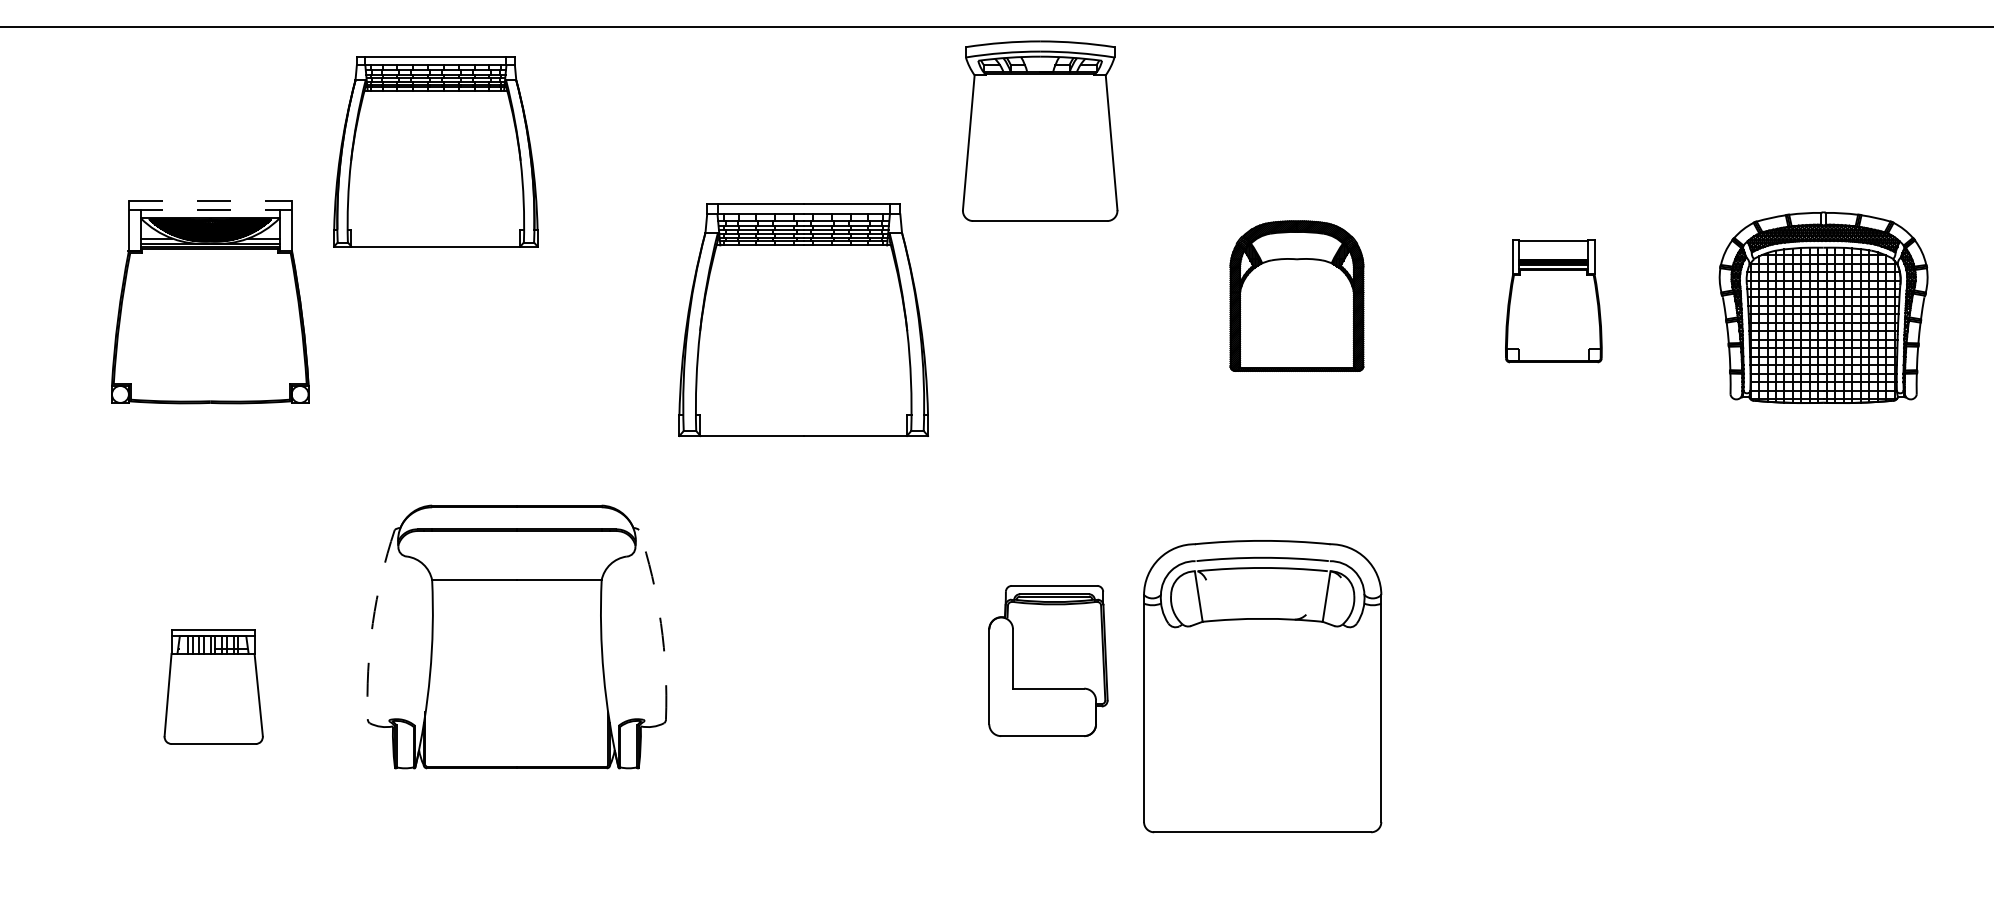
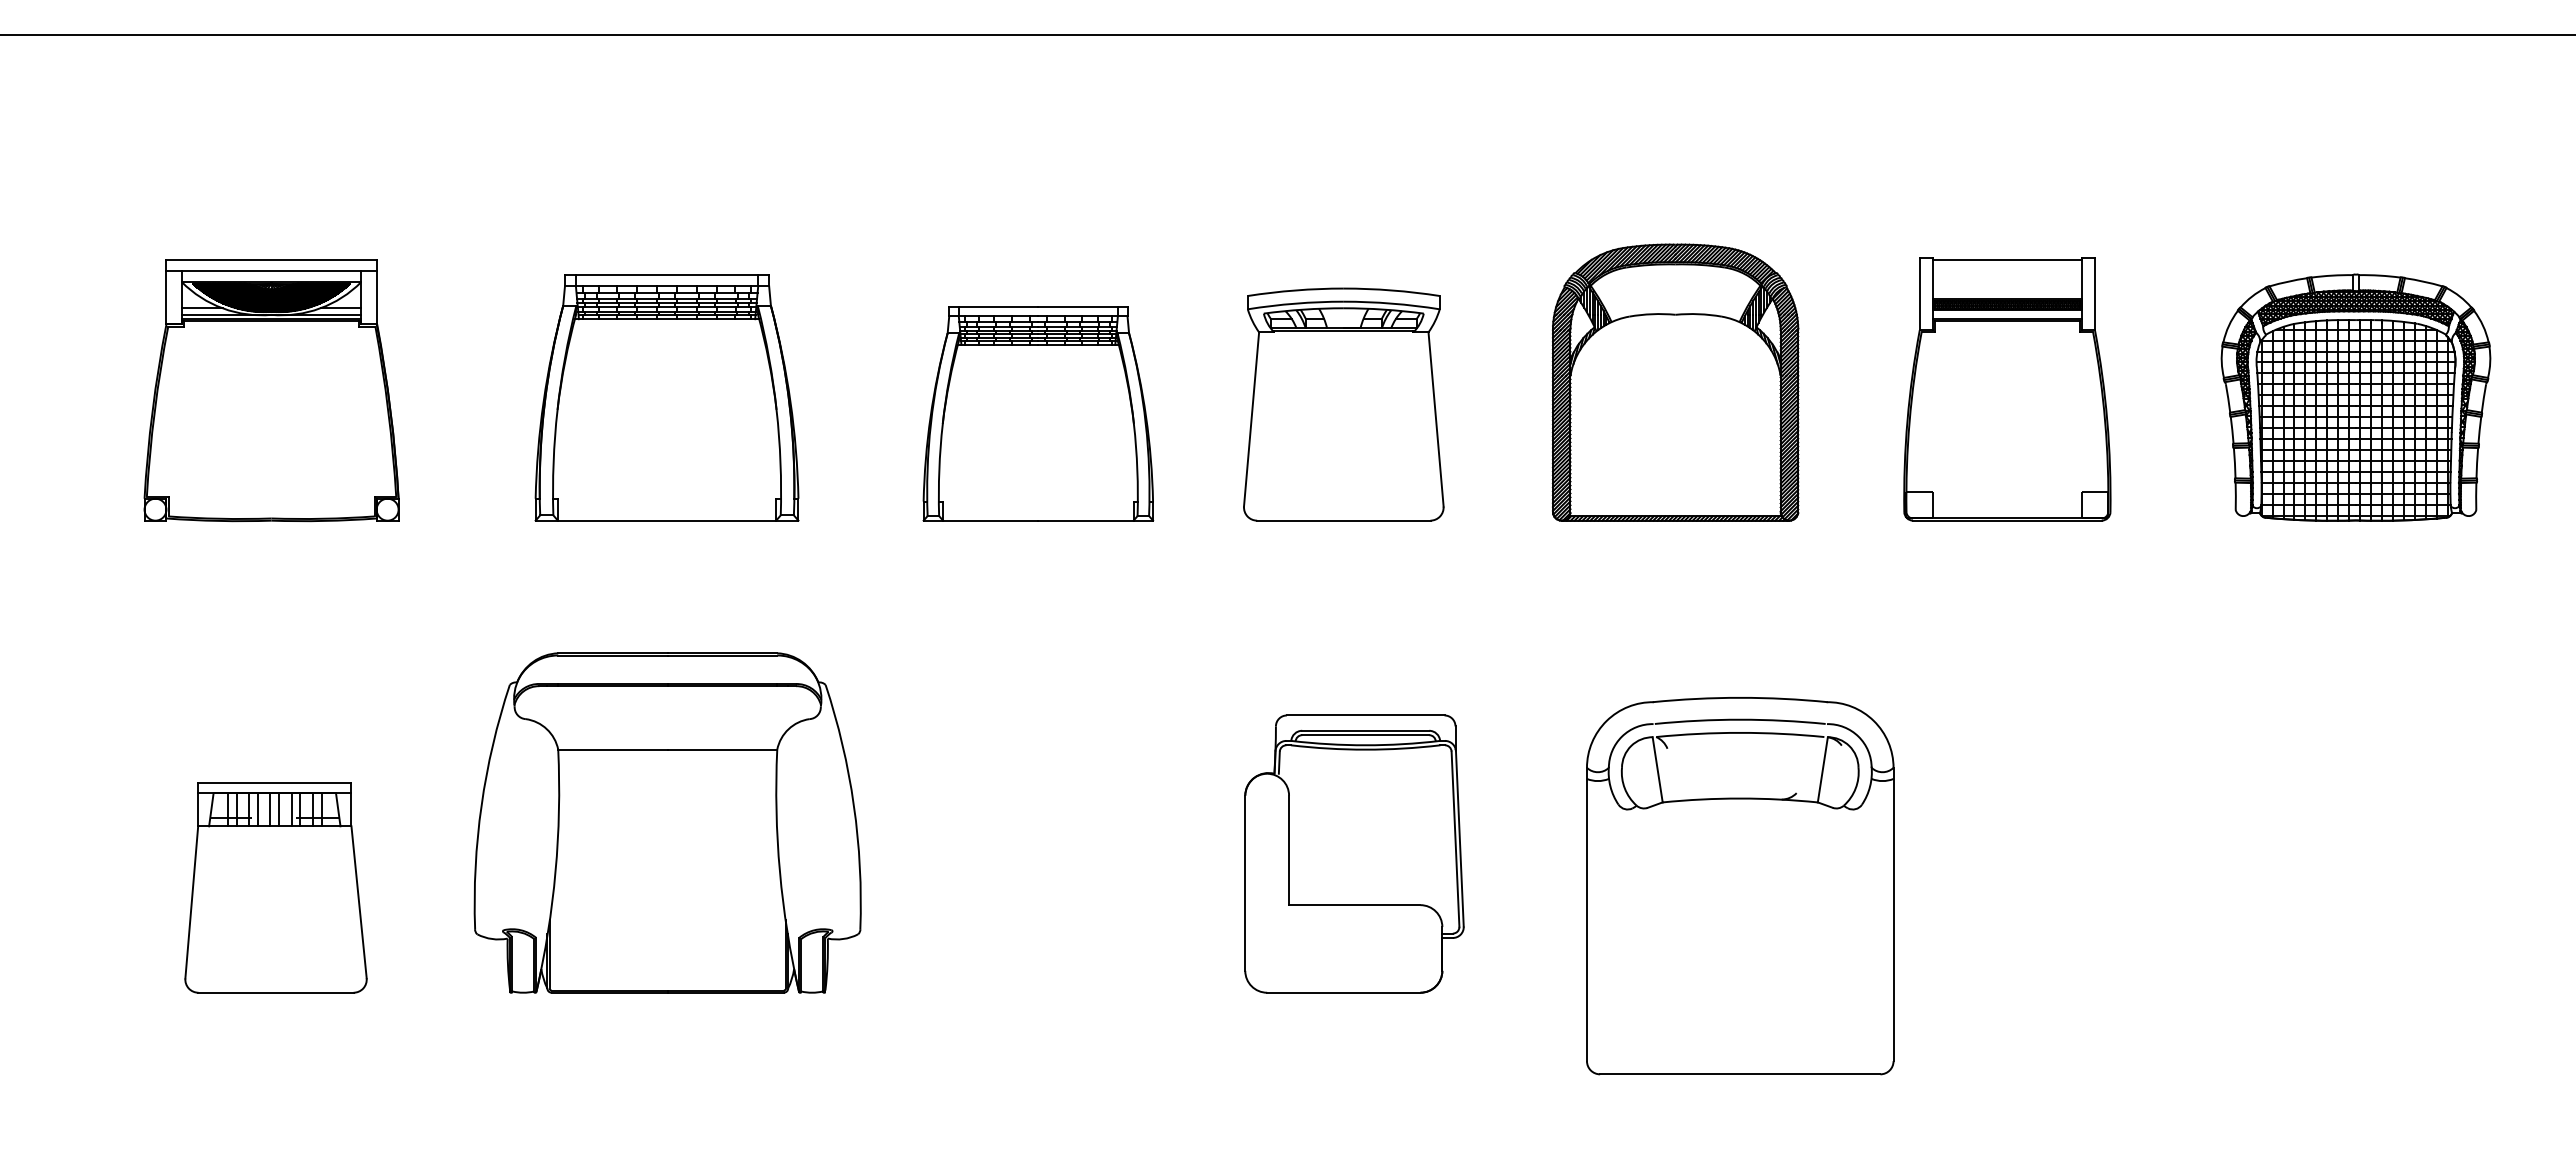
part: (1039, 131) -> (1343, 404), moved
part: (435, 151) -> (666, 397), moved
line: (211, 201) -> (272, 260), dashed -> solid
line: (211, 210) -> (272, 271), dashed -> solid
part: (1296, 296) -> (1675, 382), size x1.43
part: (1553, 301) -> (2007, 389), size x1.67
part: (803, 320) -> (1038, 413), size x0.71
arc: (372, 623) -> (481, 805), dashed -> solid
arc: (660, 623) -> (853, 805), dashed -> solid
part: (1048, 660) -> (1354, 853), size x1.43
part: (213, 686) -> (275, 887), size x1.43
part: (1262, 686) -> (1740, 886), moved

